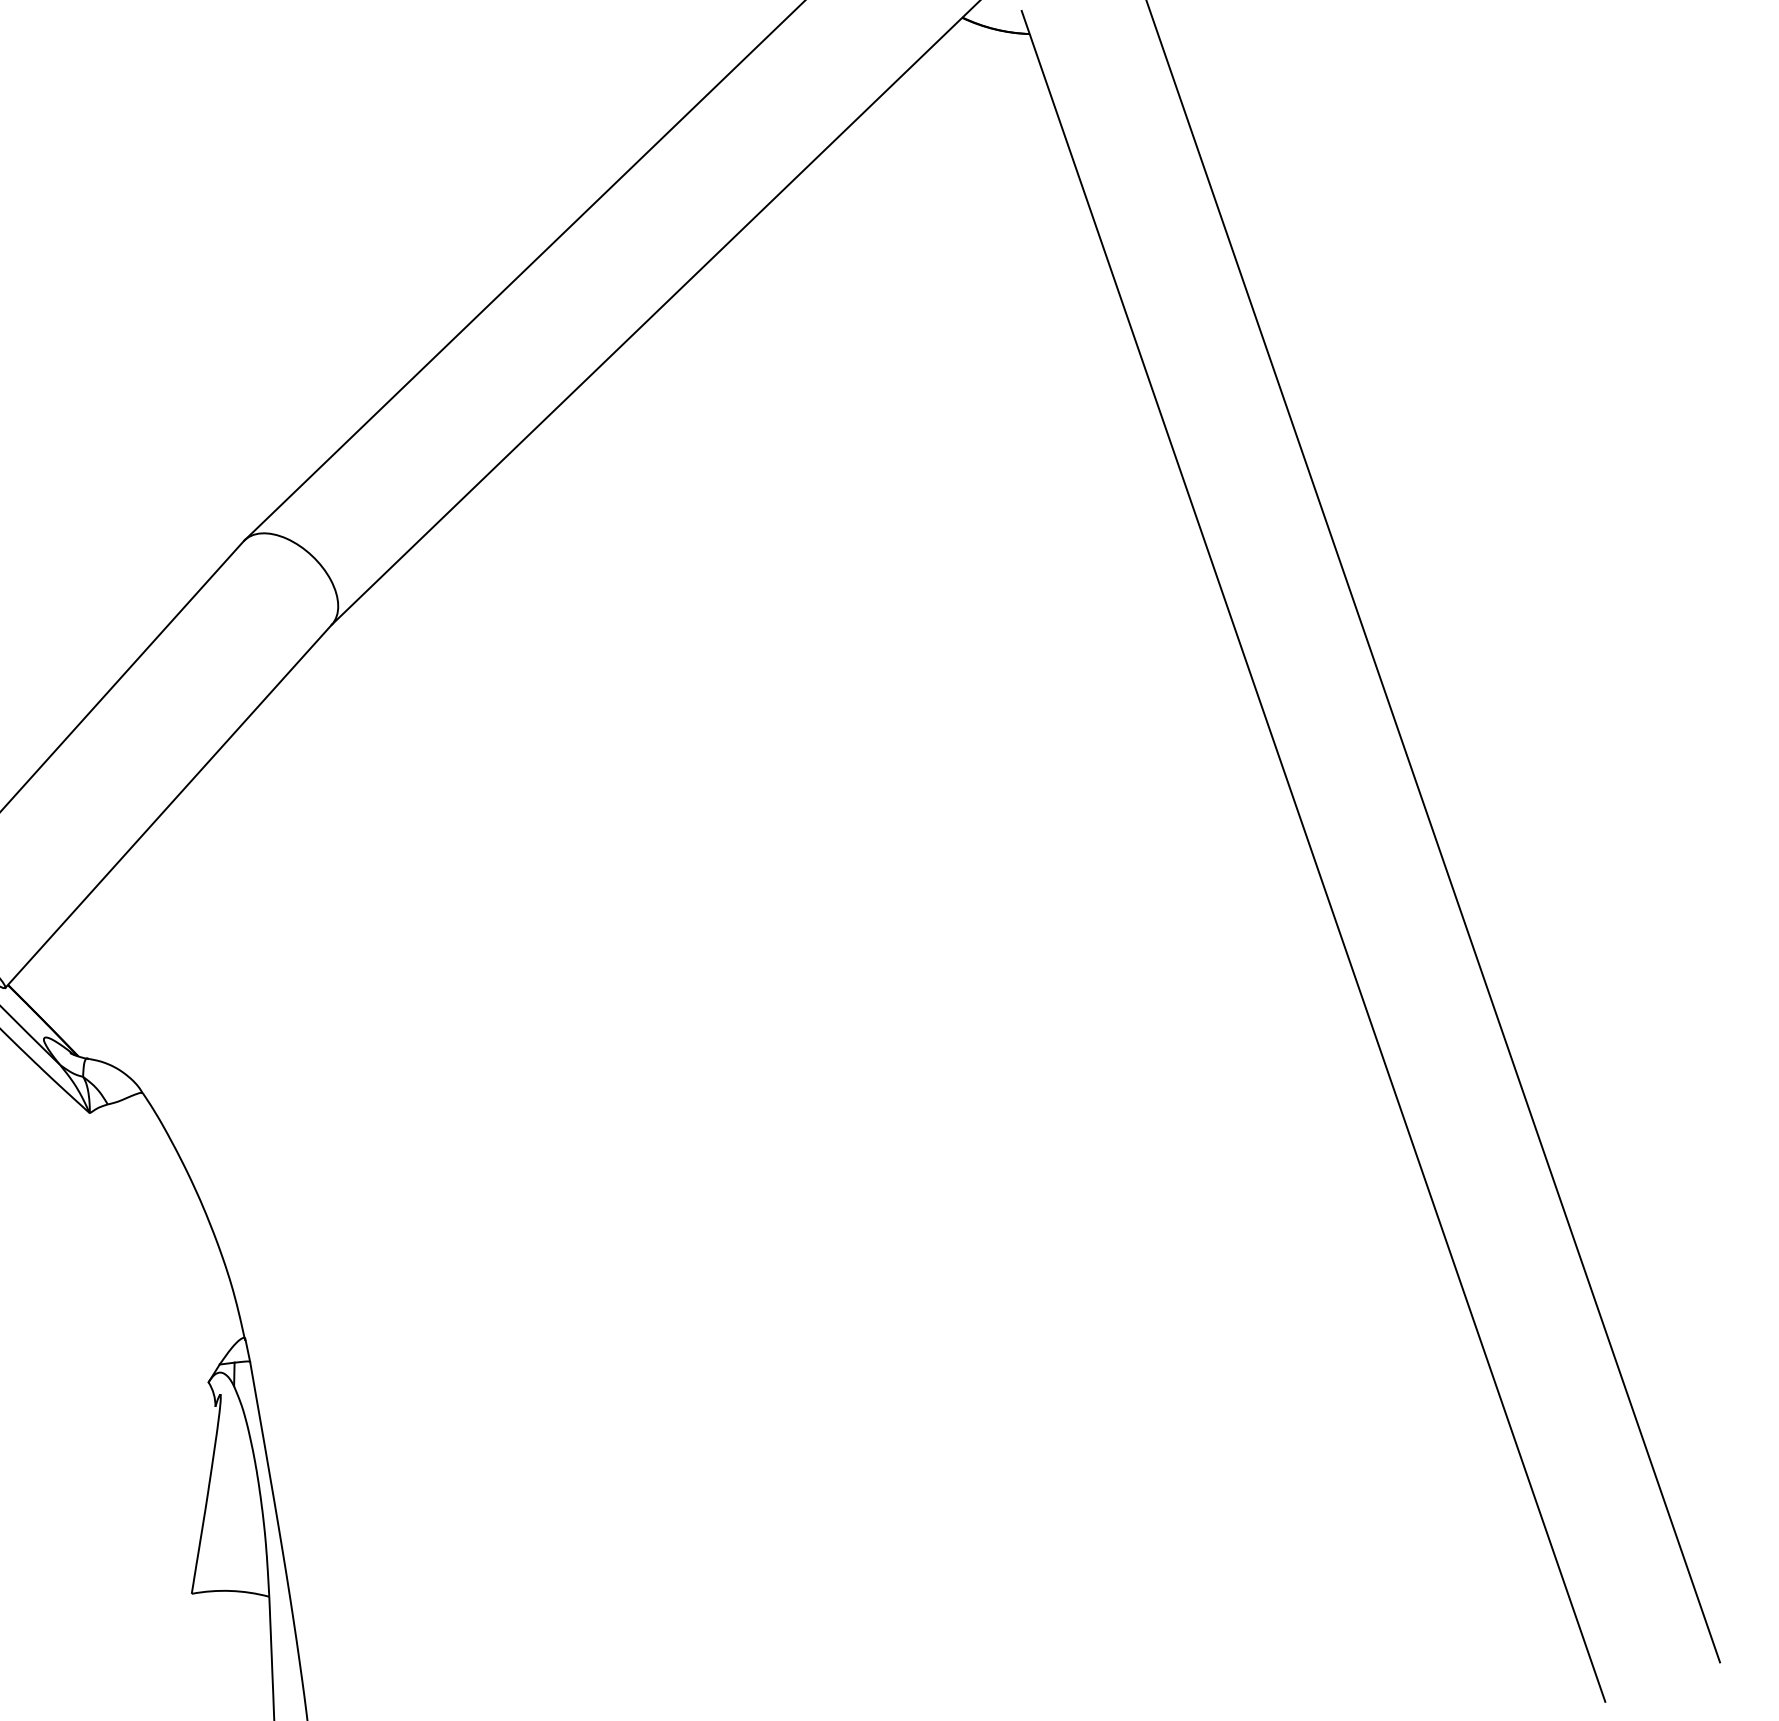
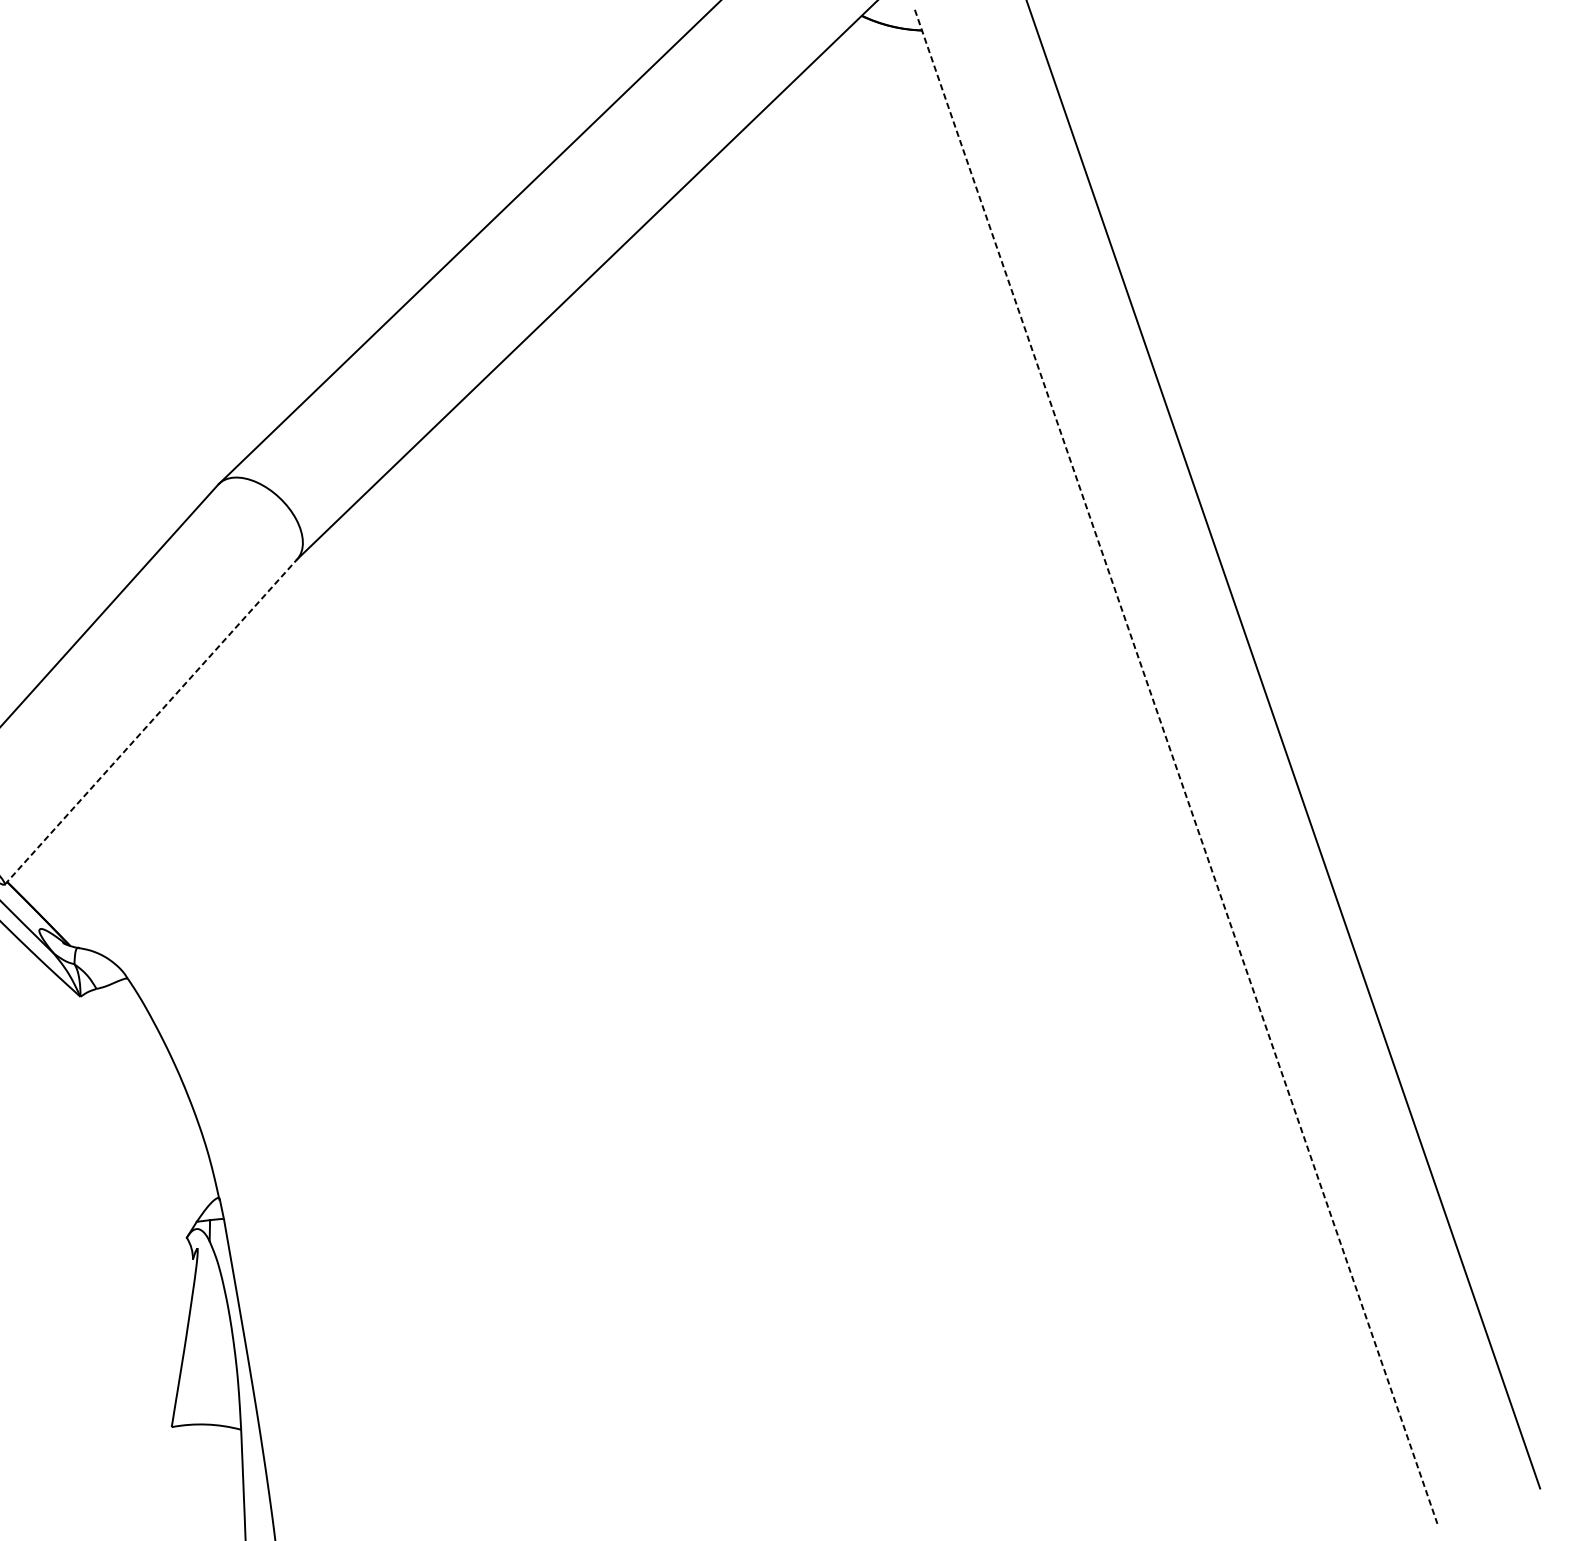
line: (168, 805) -> (150, 721), solid -> dashed
line: (1313, 856) -> (1176, 766), solid -> dashed

